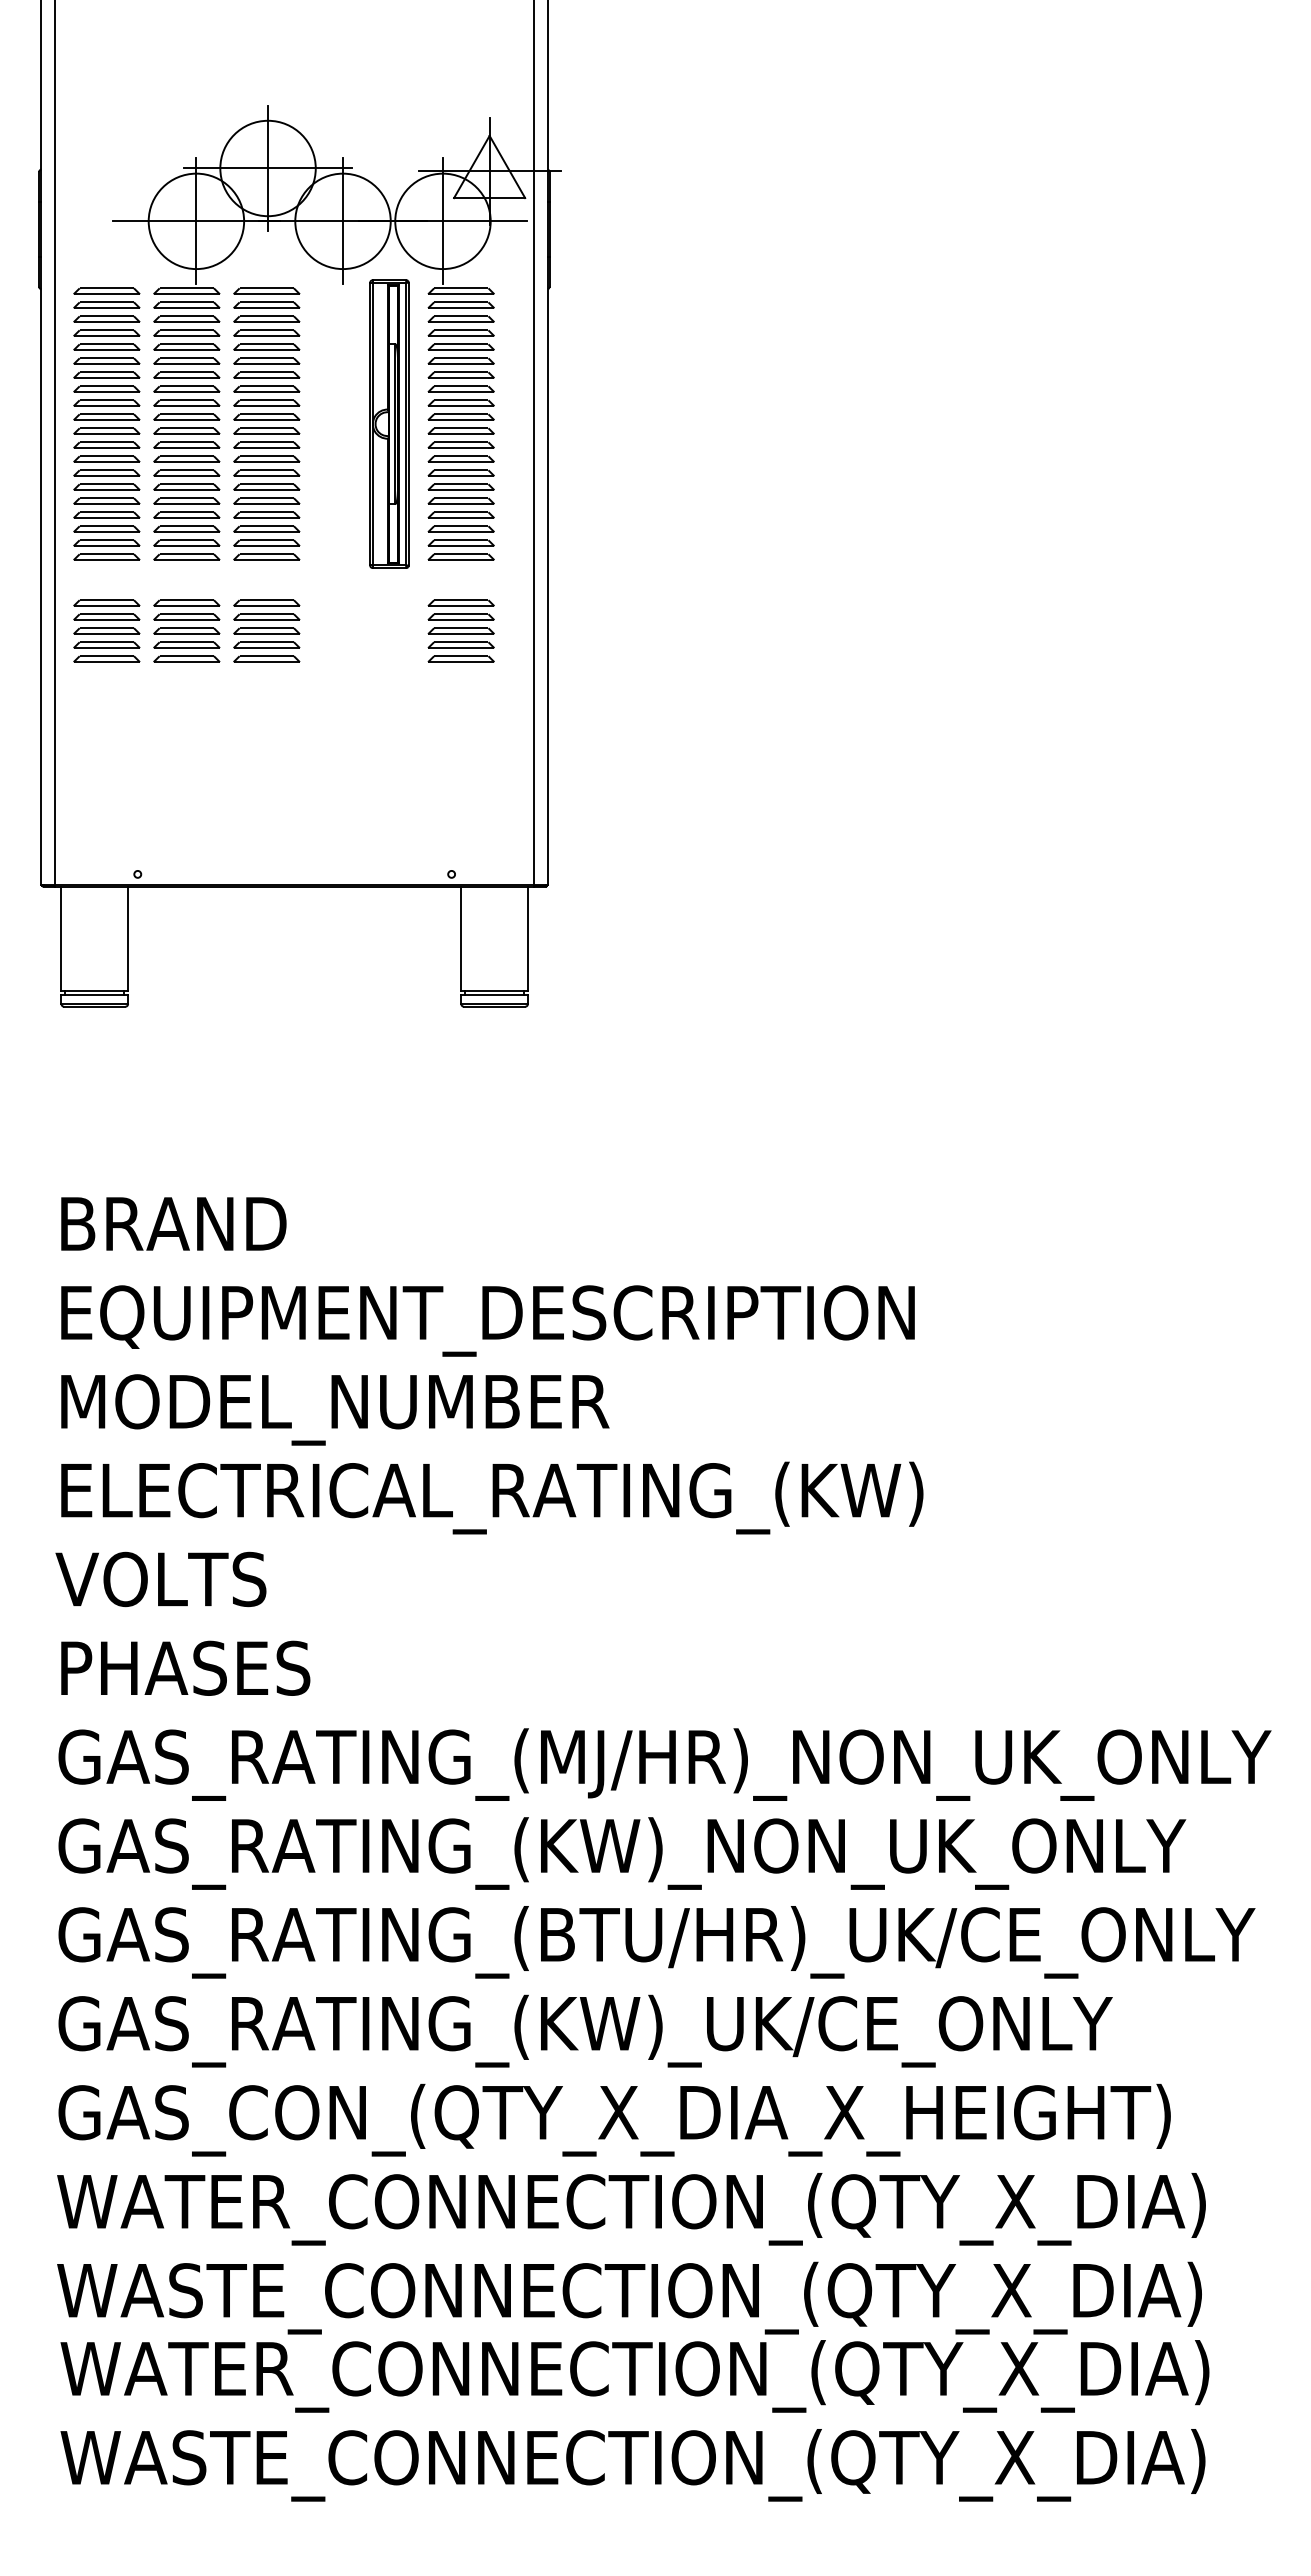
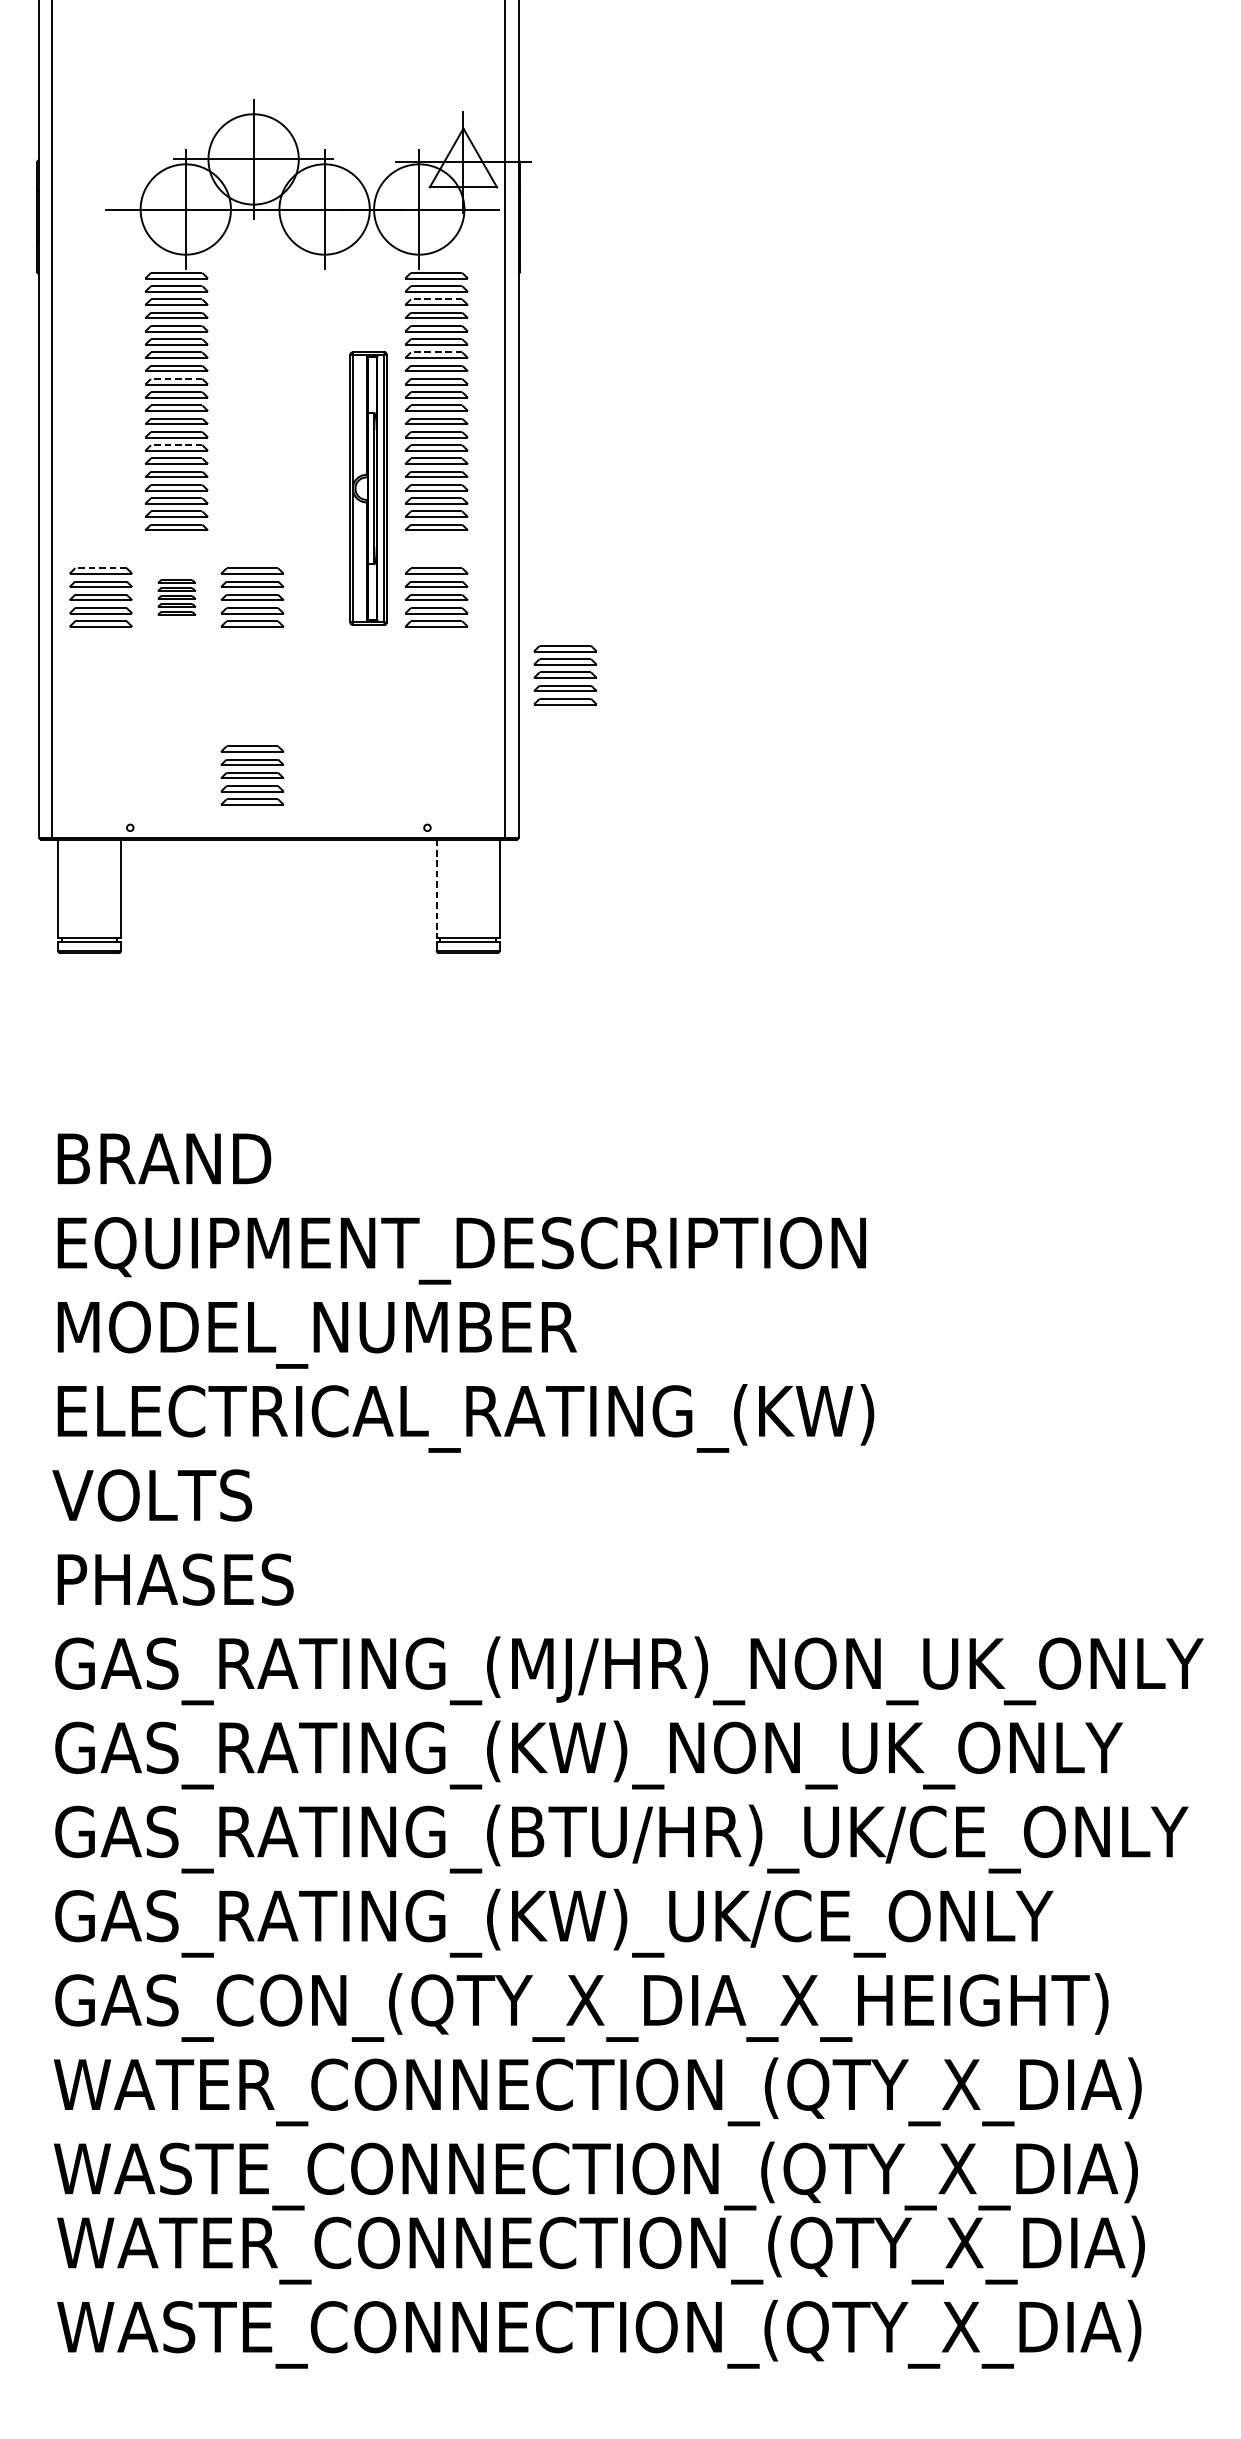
line: (460, 316) -> (435, 299), solid -> dashed
line: (460, 372) -> (435, 352), solid -> dashed
line: (186, 400) -> (176, 379), solid -> dashed
part: (106, 423) -> (100, 400), removed
part: (266, 423) -> (252, 400), removed
part: (389, 423) -> (368, 488), moved
line: (186, 470) -> (176, 445), solid -> dashed
line: (106, 600) -> (100, 568), solid -> dashed
part: (186, 630) -> (176, 596), size x0.6
part: (596, 712) -> (564, 674), added
part: (266, 818) -> (252, 774), added
line: (461, 938) -> (436, 888), solid -> dashed

